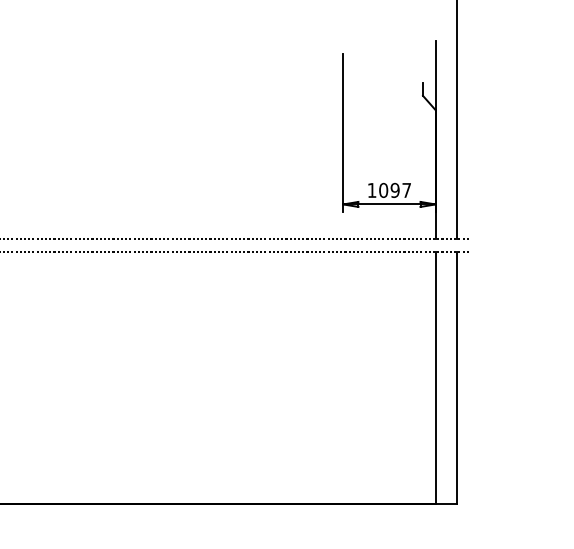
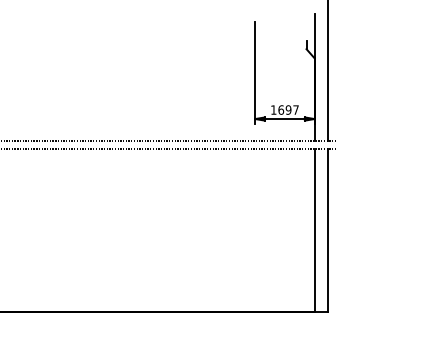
text: (384, 189) -> (281, 109), 1097 -> 1697

